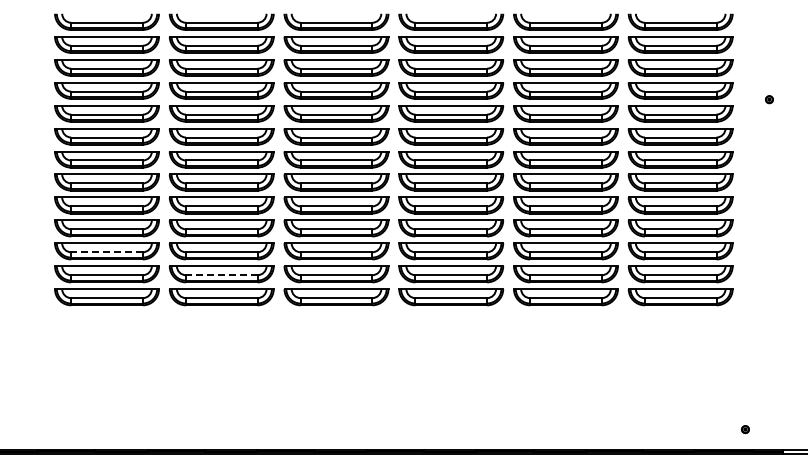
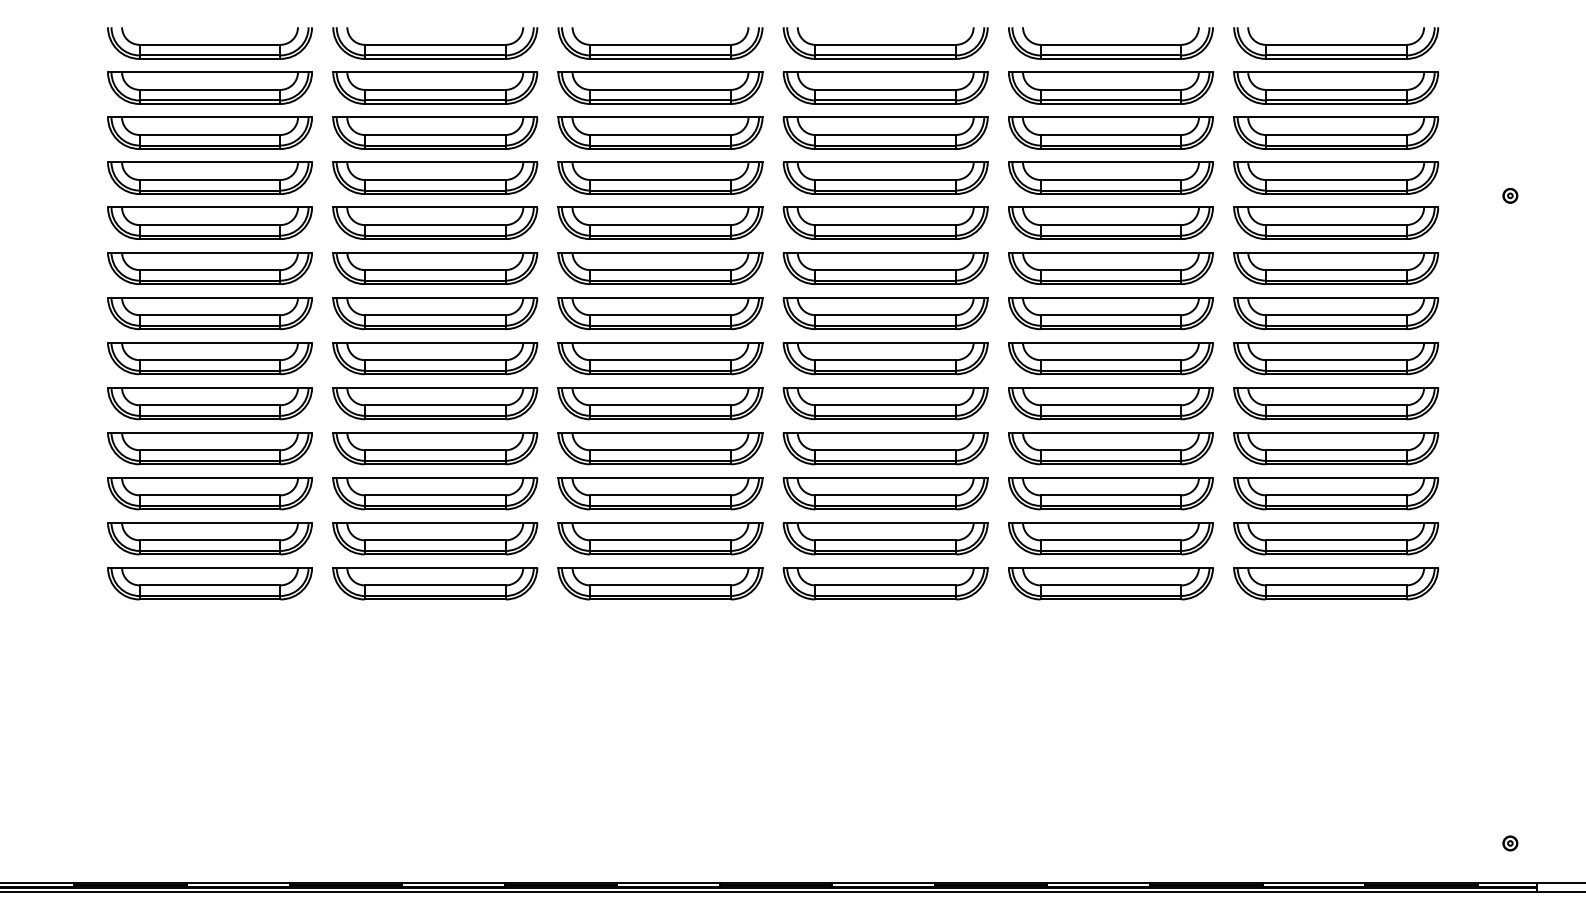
line: (107, 252) -> (210, 495), dashed -> solid
line: (221, 275) -> (434, 540), dashed -> solid
part: (745, 429) -> (1510, 843), moved

